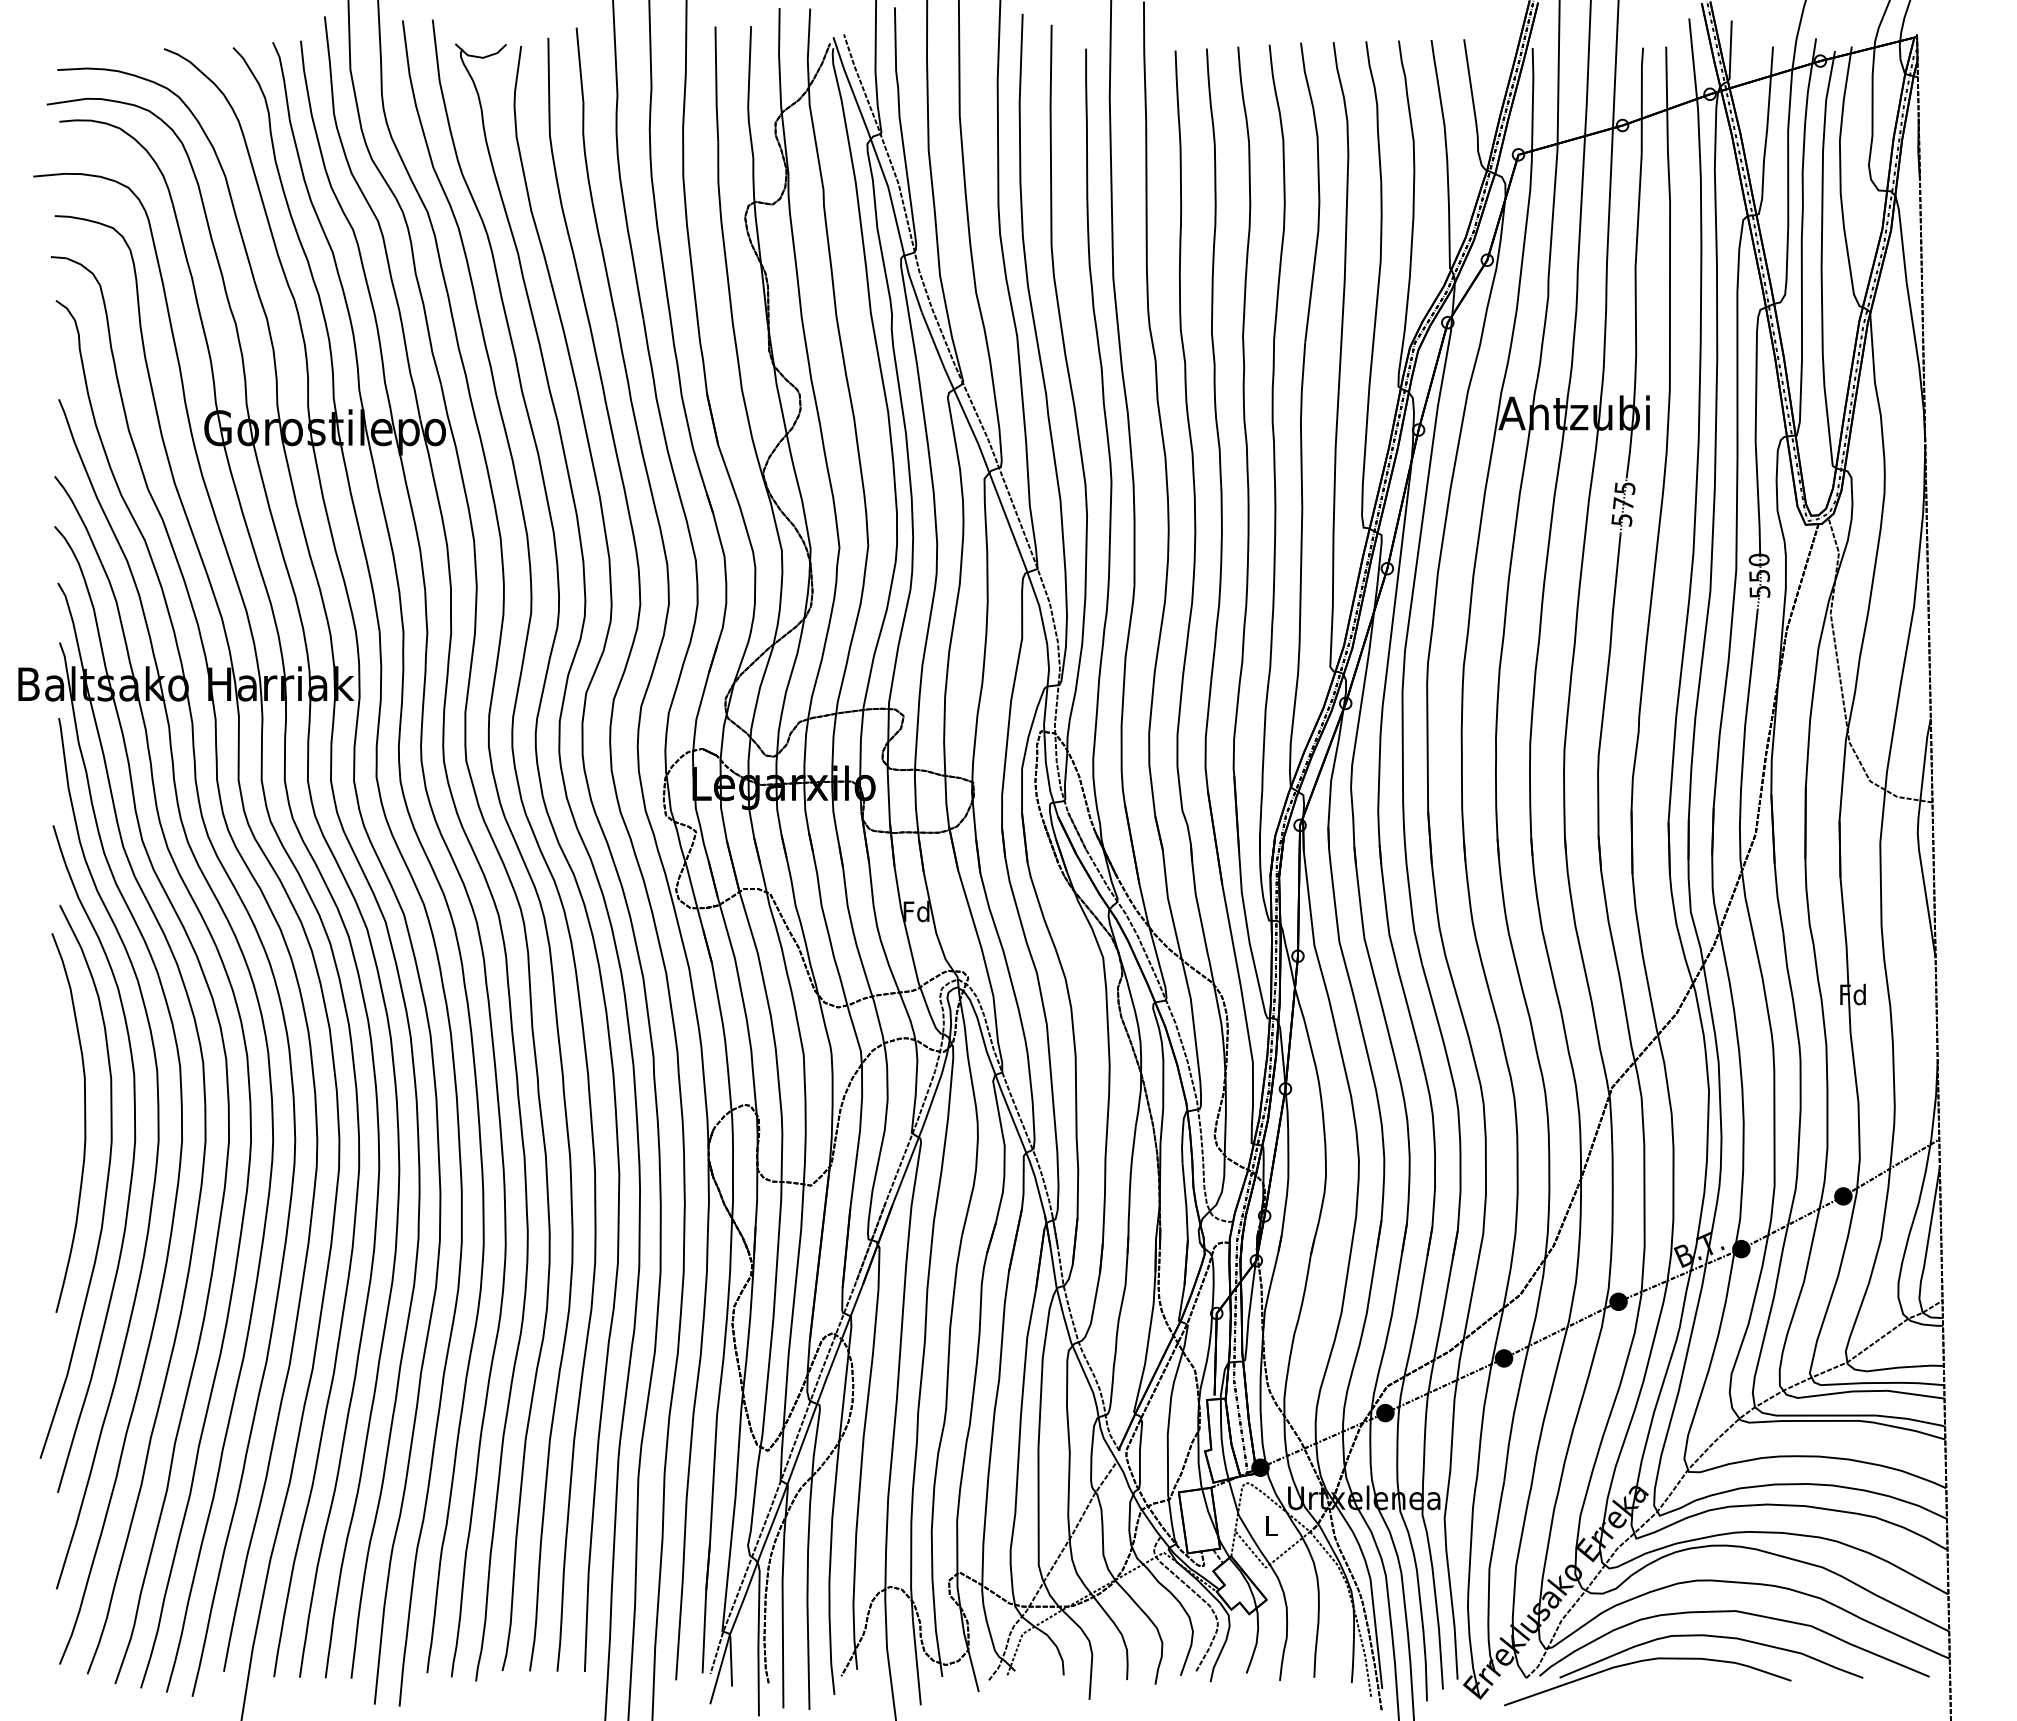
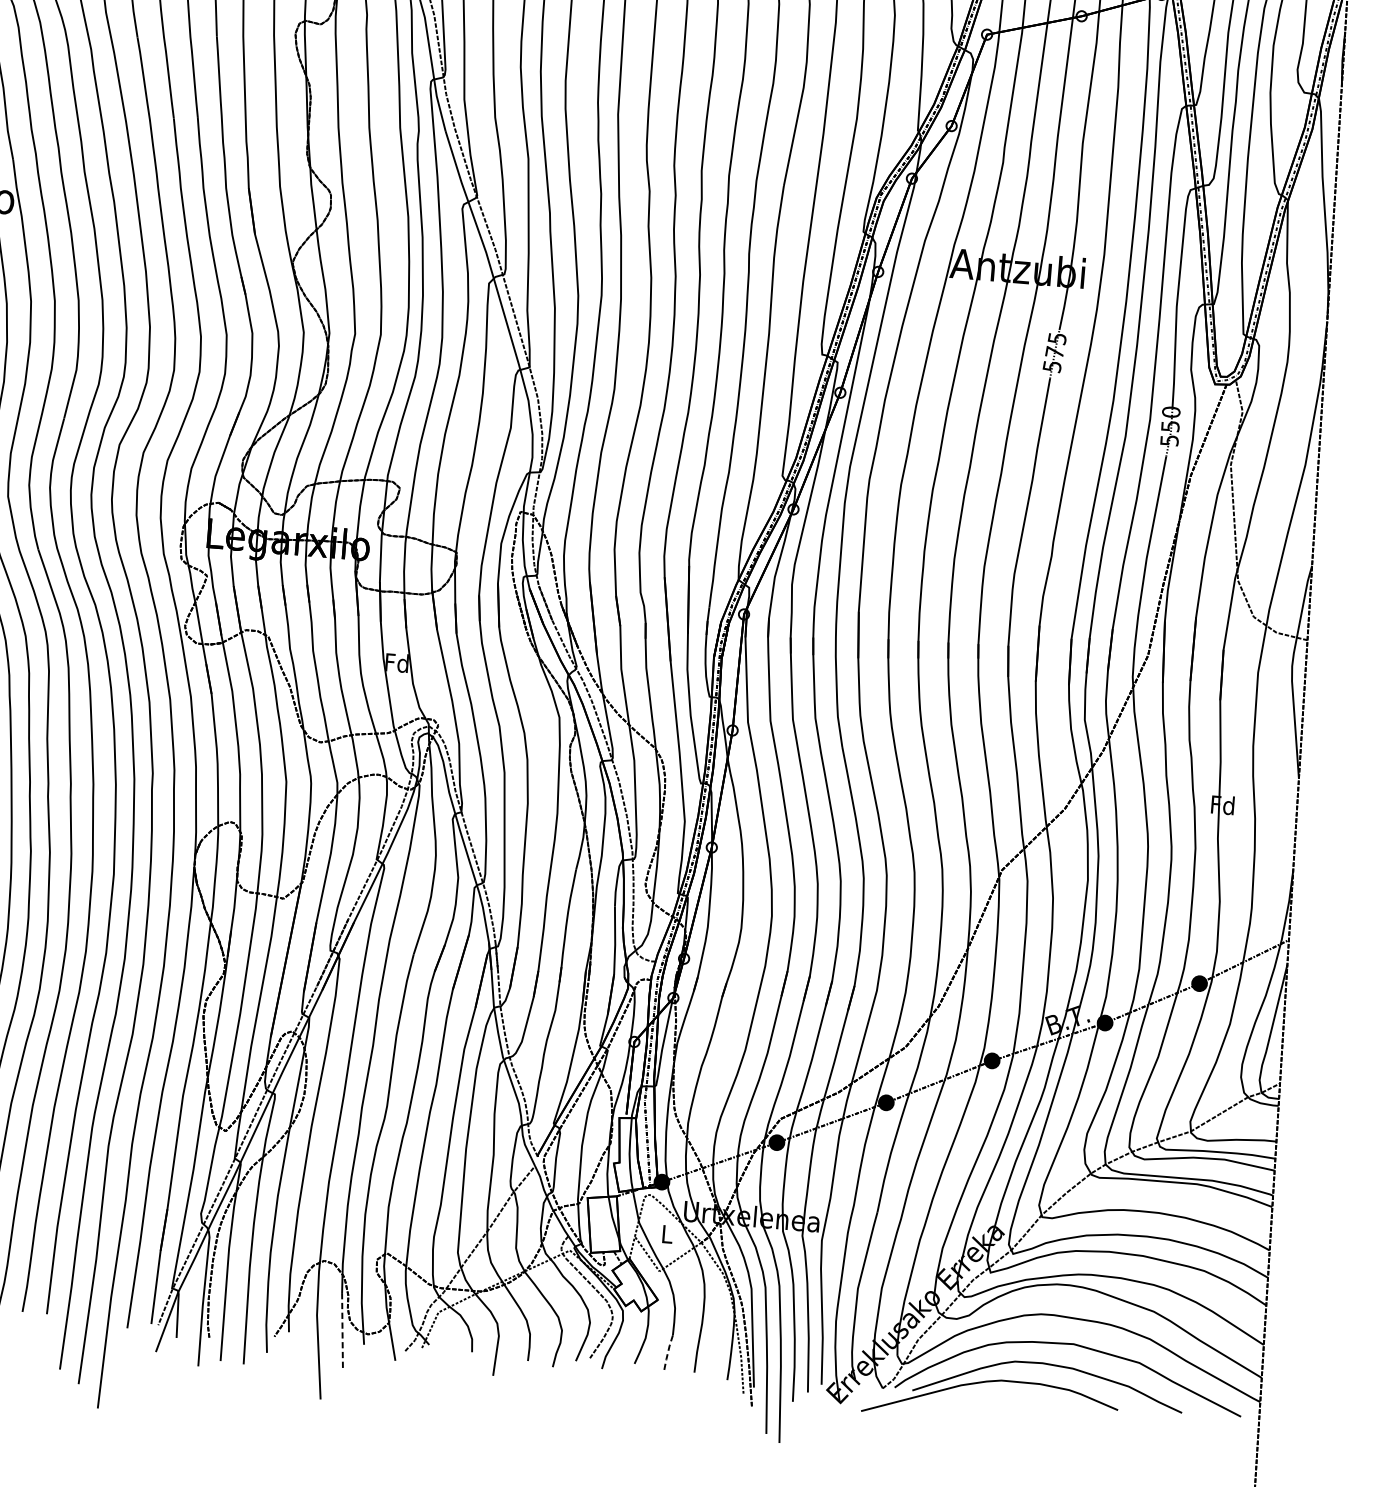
line: (1282, 1659) -> (667, 1354), solid -> dashed
line: (916, 1663) -> (342, 1330), solid -> dashed

